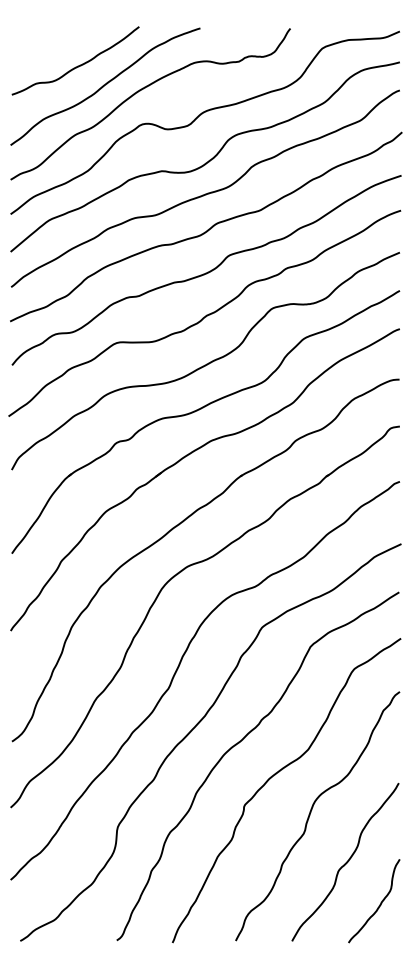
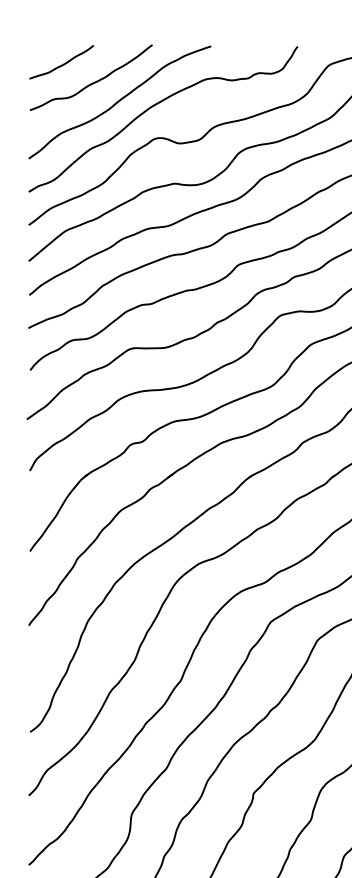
curve: (46, 46) -> (63, 63), added

